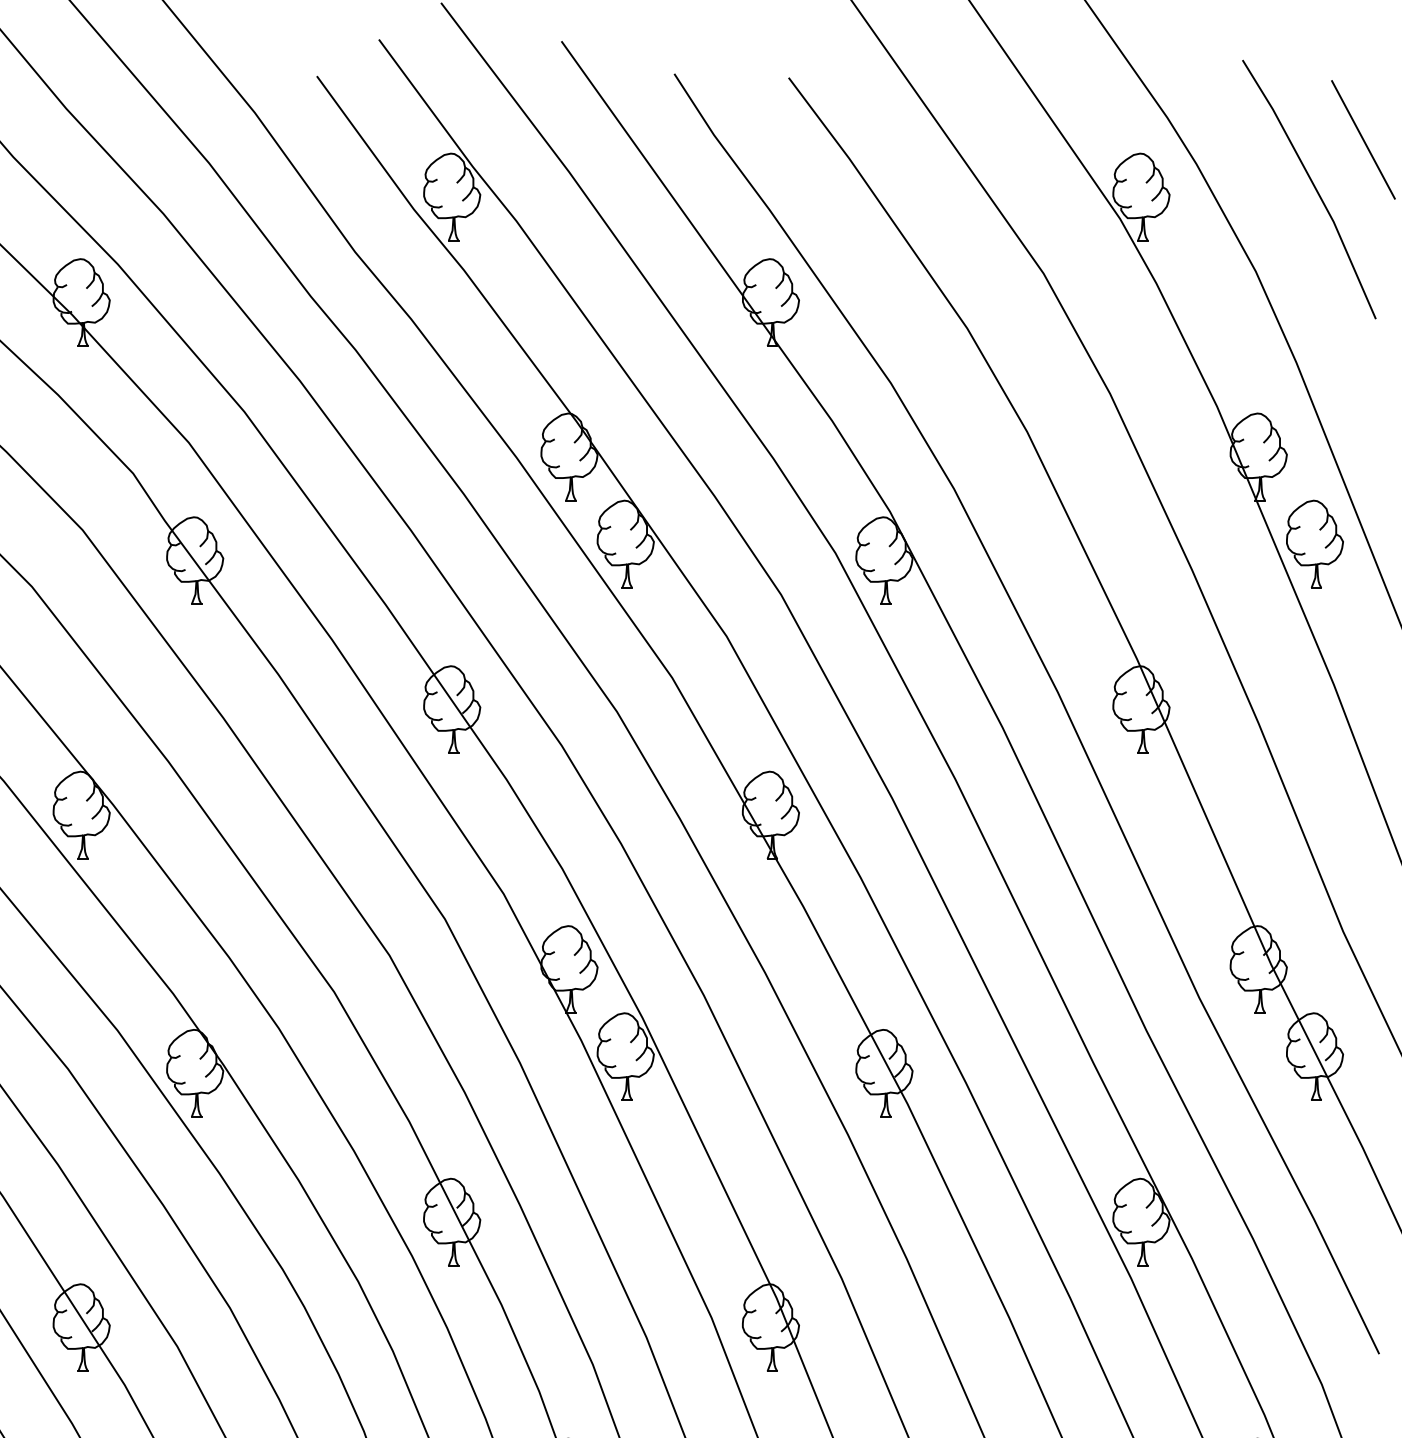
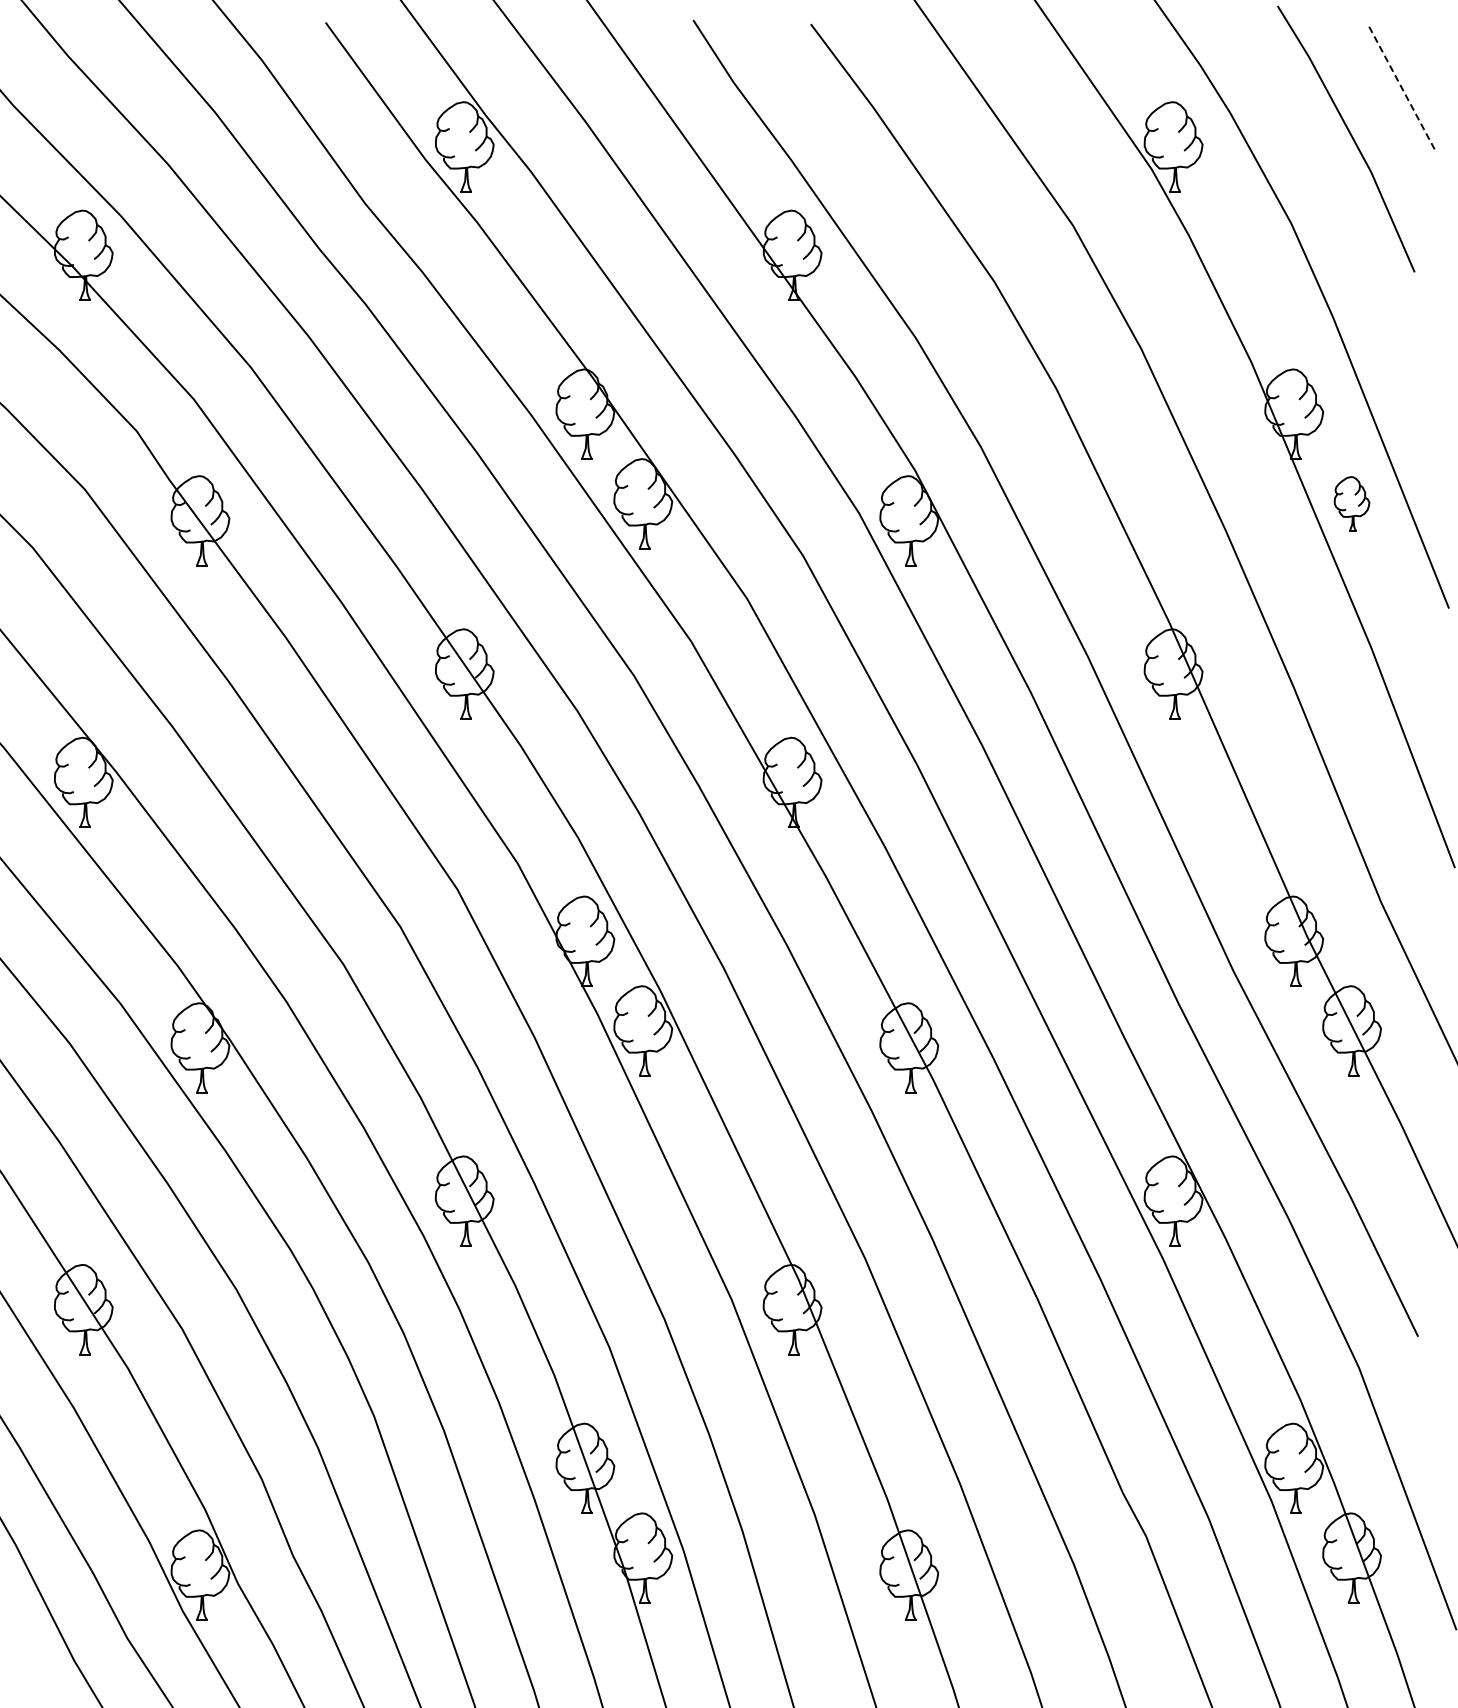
line: (1363, 139) -> (1401, 87), solid -> dashed
part: (1314, 543) -> (1351, 503), size x0.6

